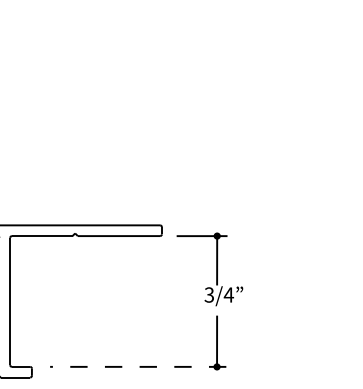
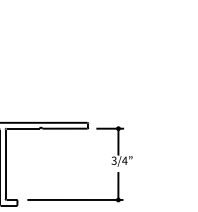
line: (136, 365) -> (74, 199), dashed -> solid

